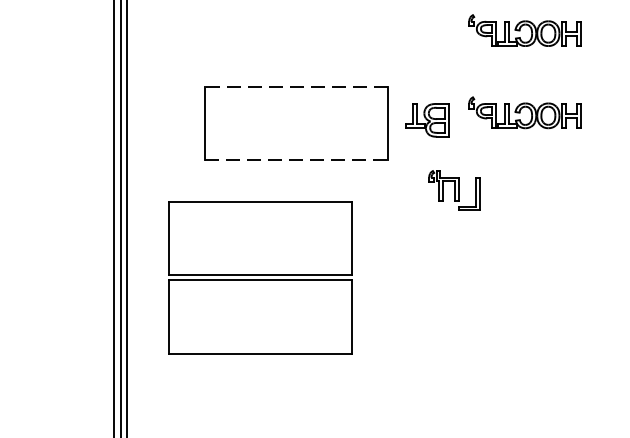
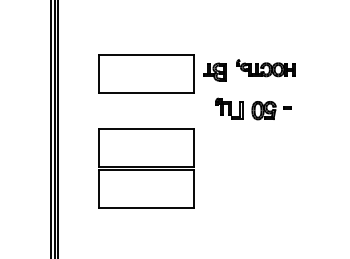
part: (523, 31) -> (265, 25), removed
line: (296, 86) -> (146, 54), dashed -> solid
line: (296, 161) -> (146, 93), dashed -> solid
part: (535, 193) -> (271, 110), added
part: (260, 277) -> (146, 168), moved

